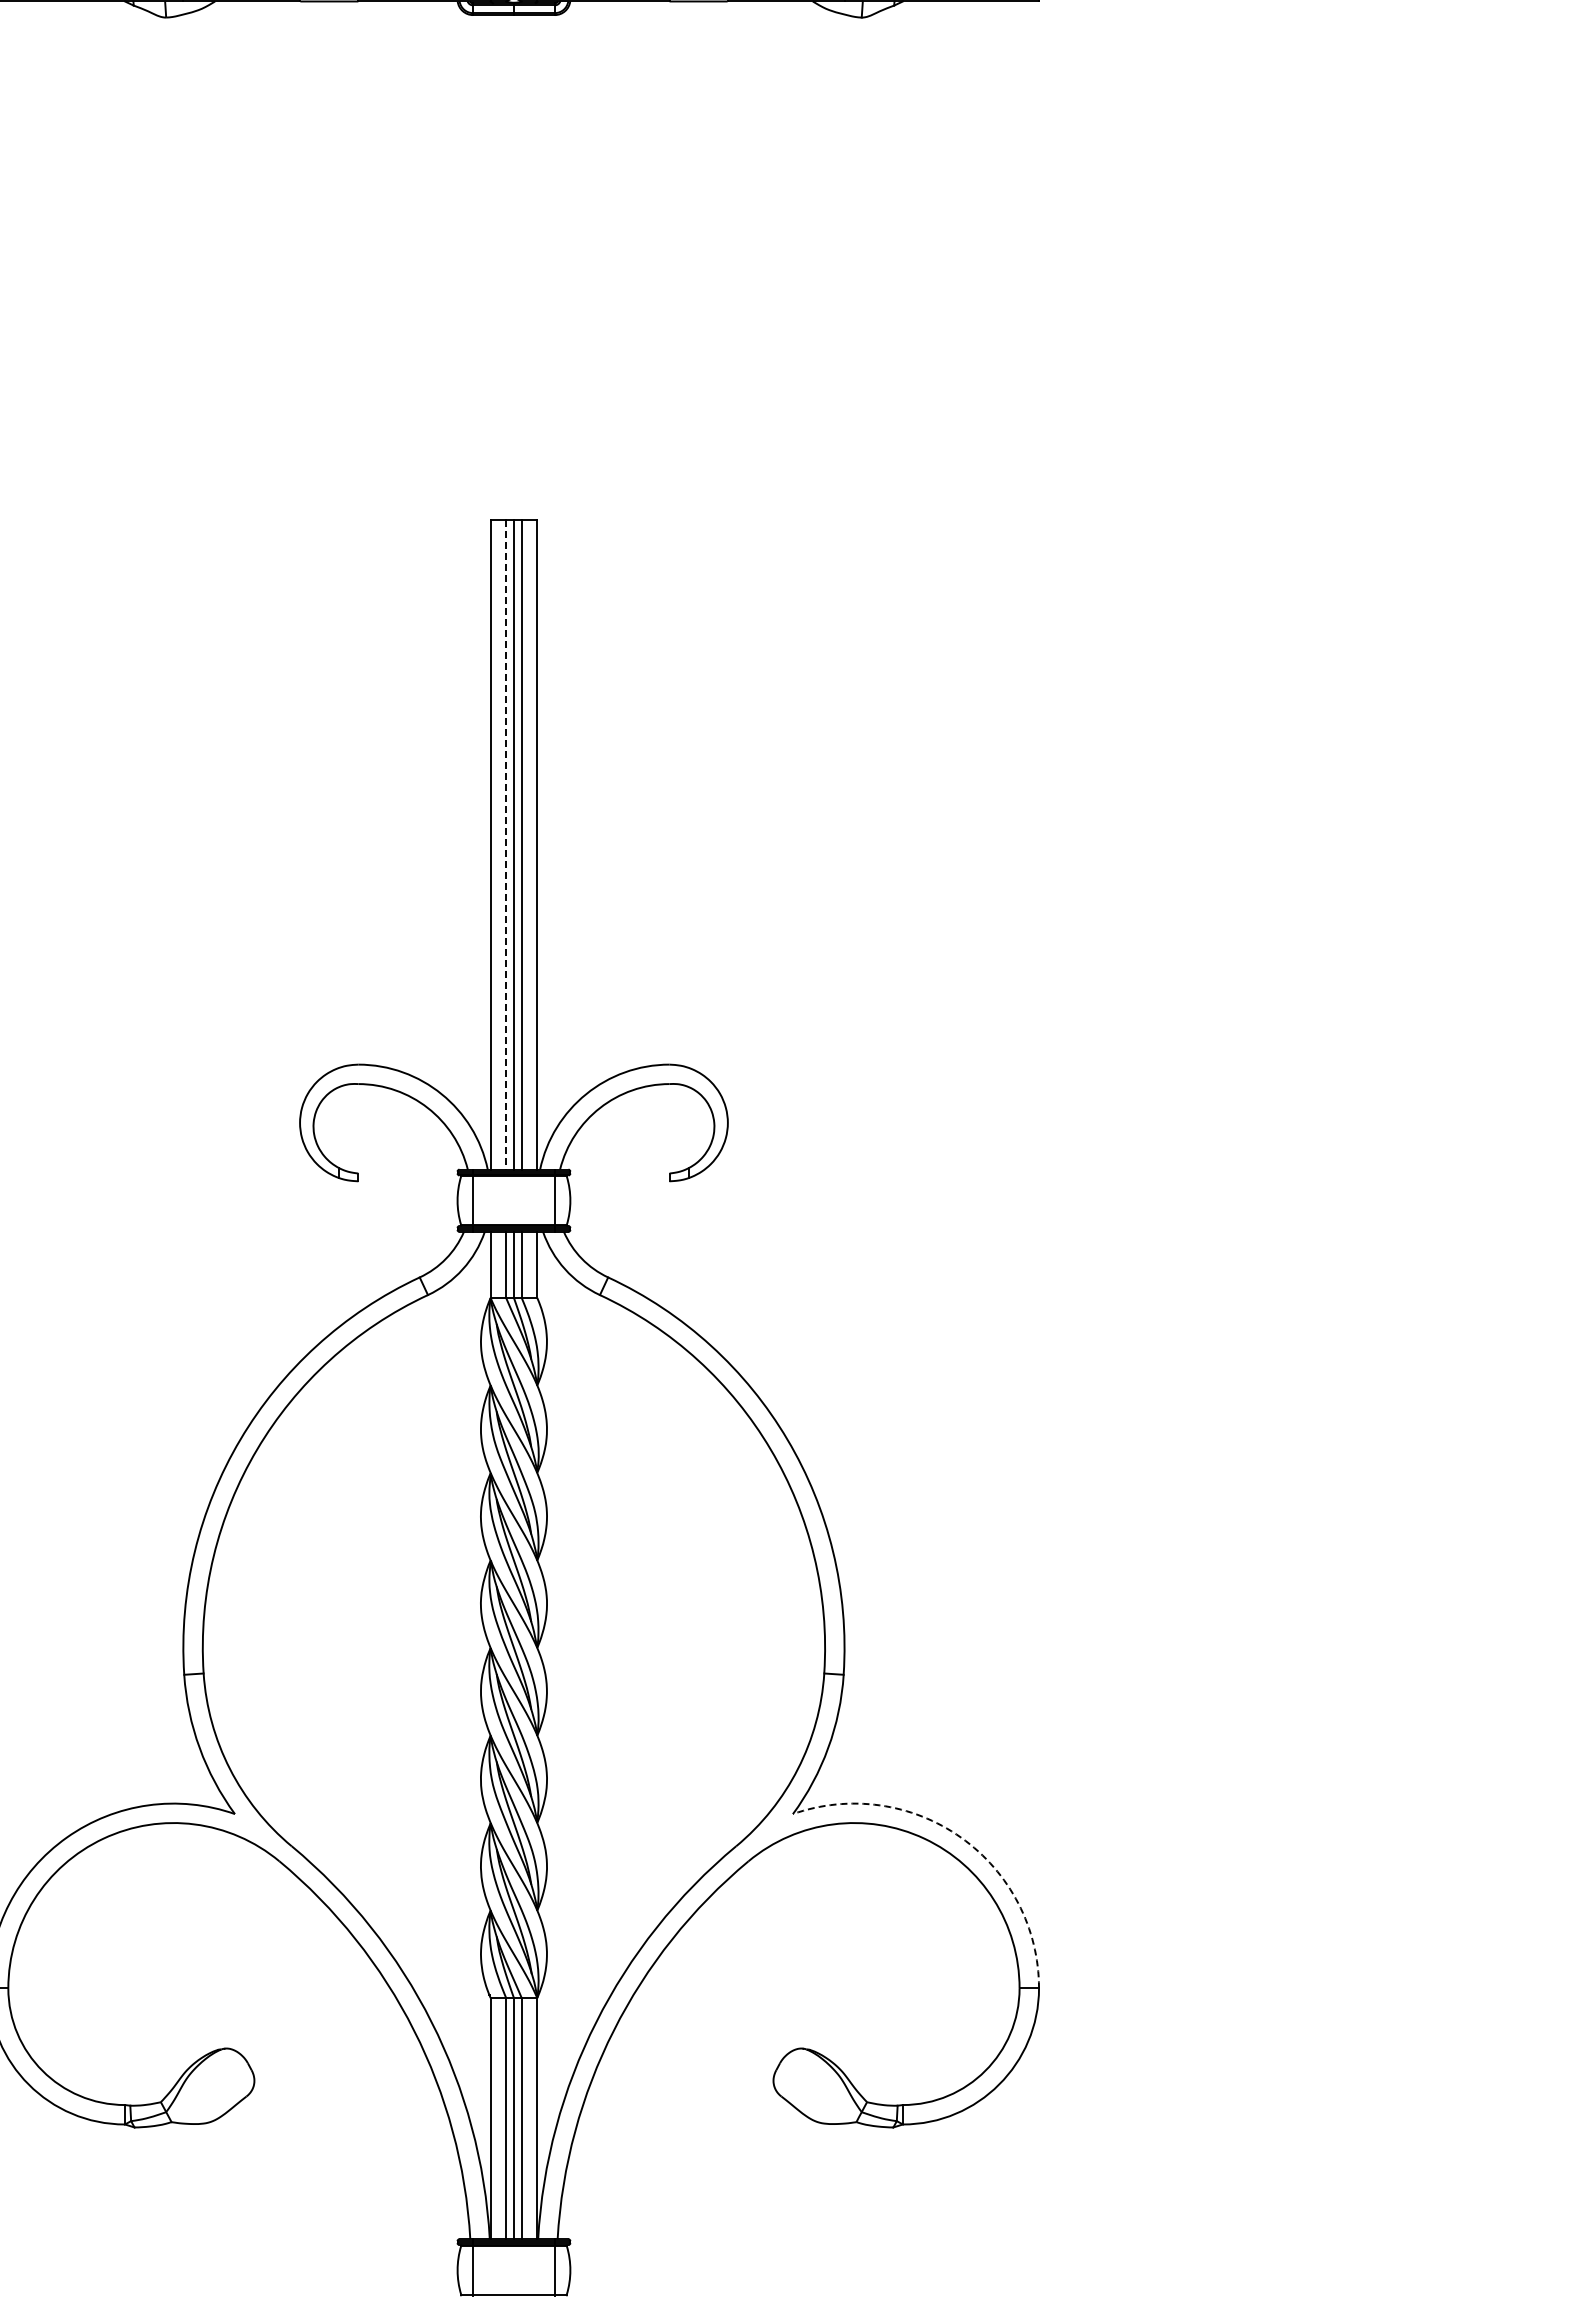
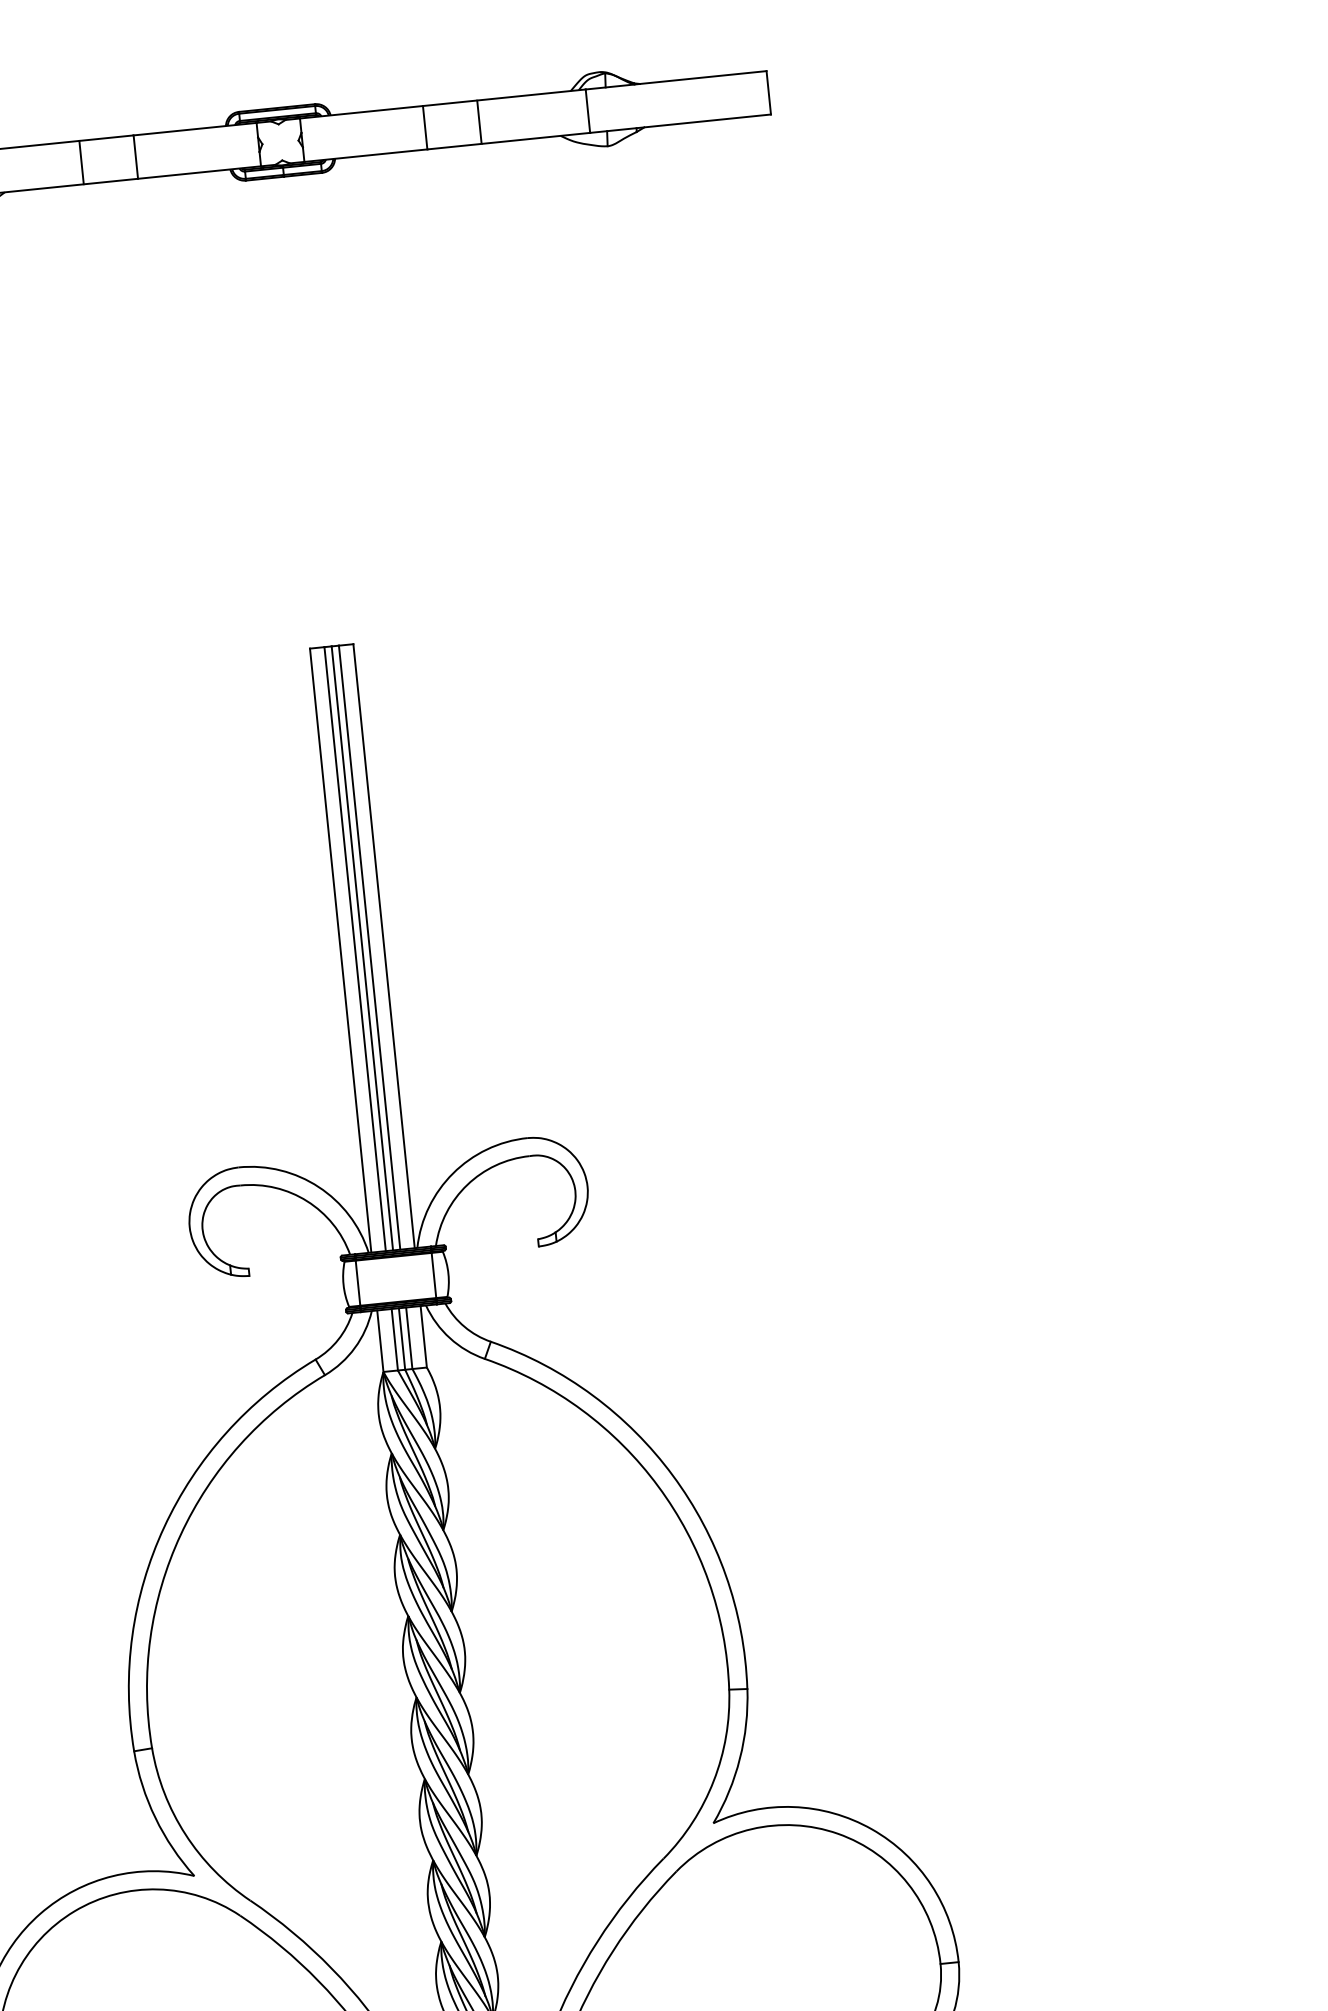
line: (506, 844) -> (355, 948), dashed -> solid
arc: (961, 1837) -> (872, 1829), dashed -> solid

